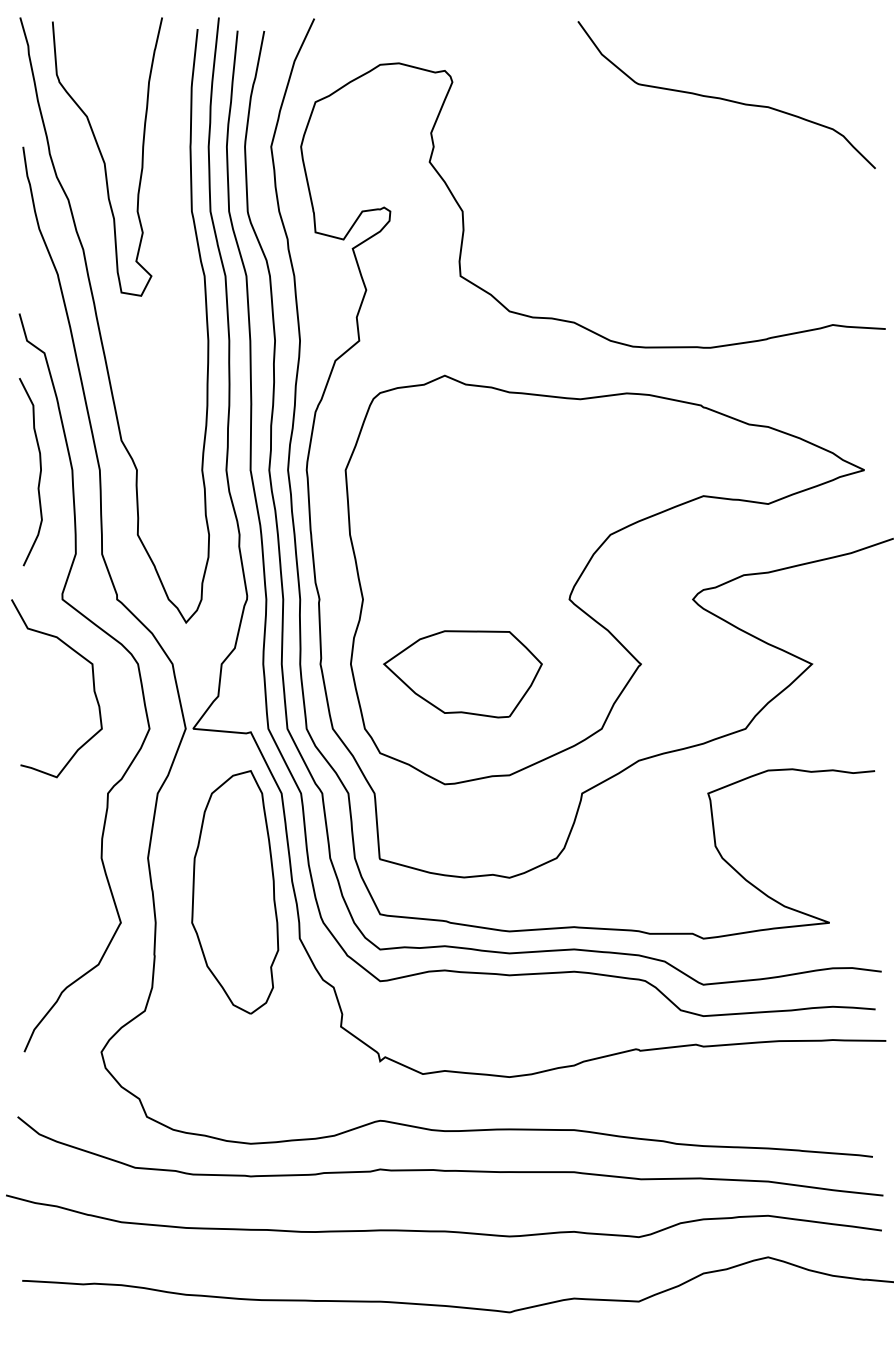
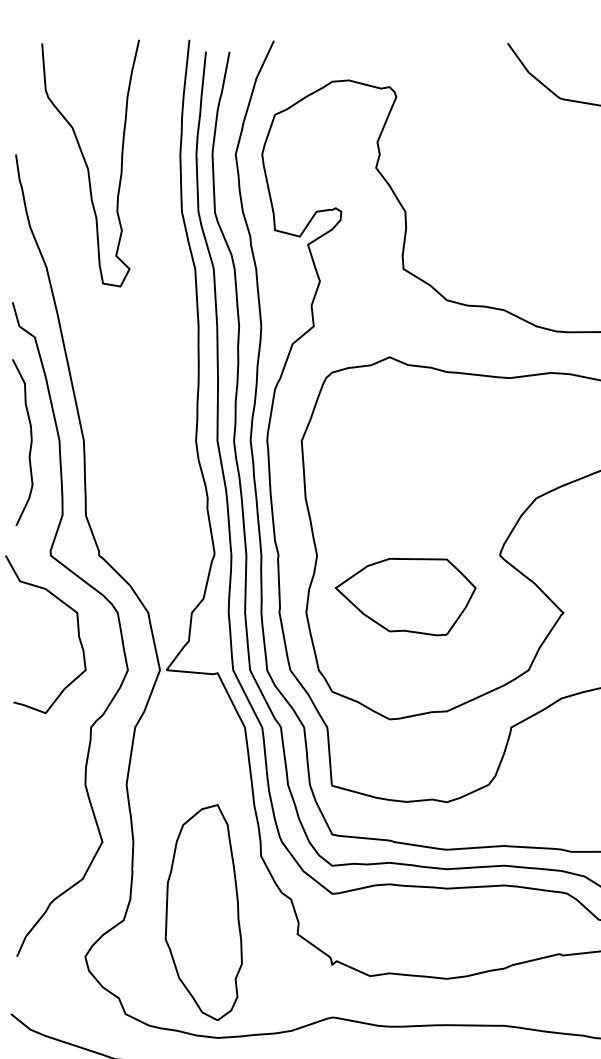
curve: (99, 324) -> (83, 311), removed
part: (462, 674) -> (405, 597), moved
part: (235, 892) -> (204, 912), moved

